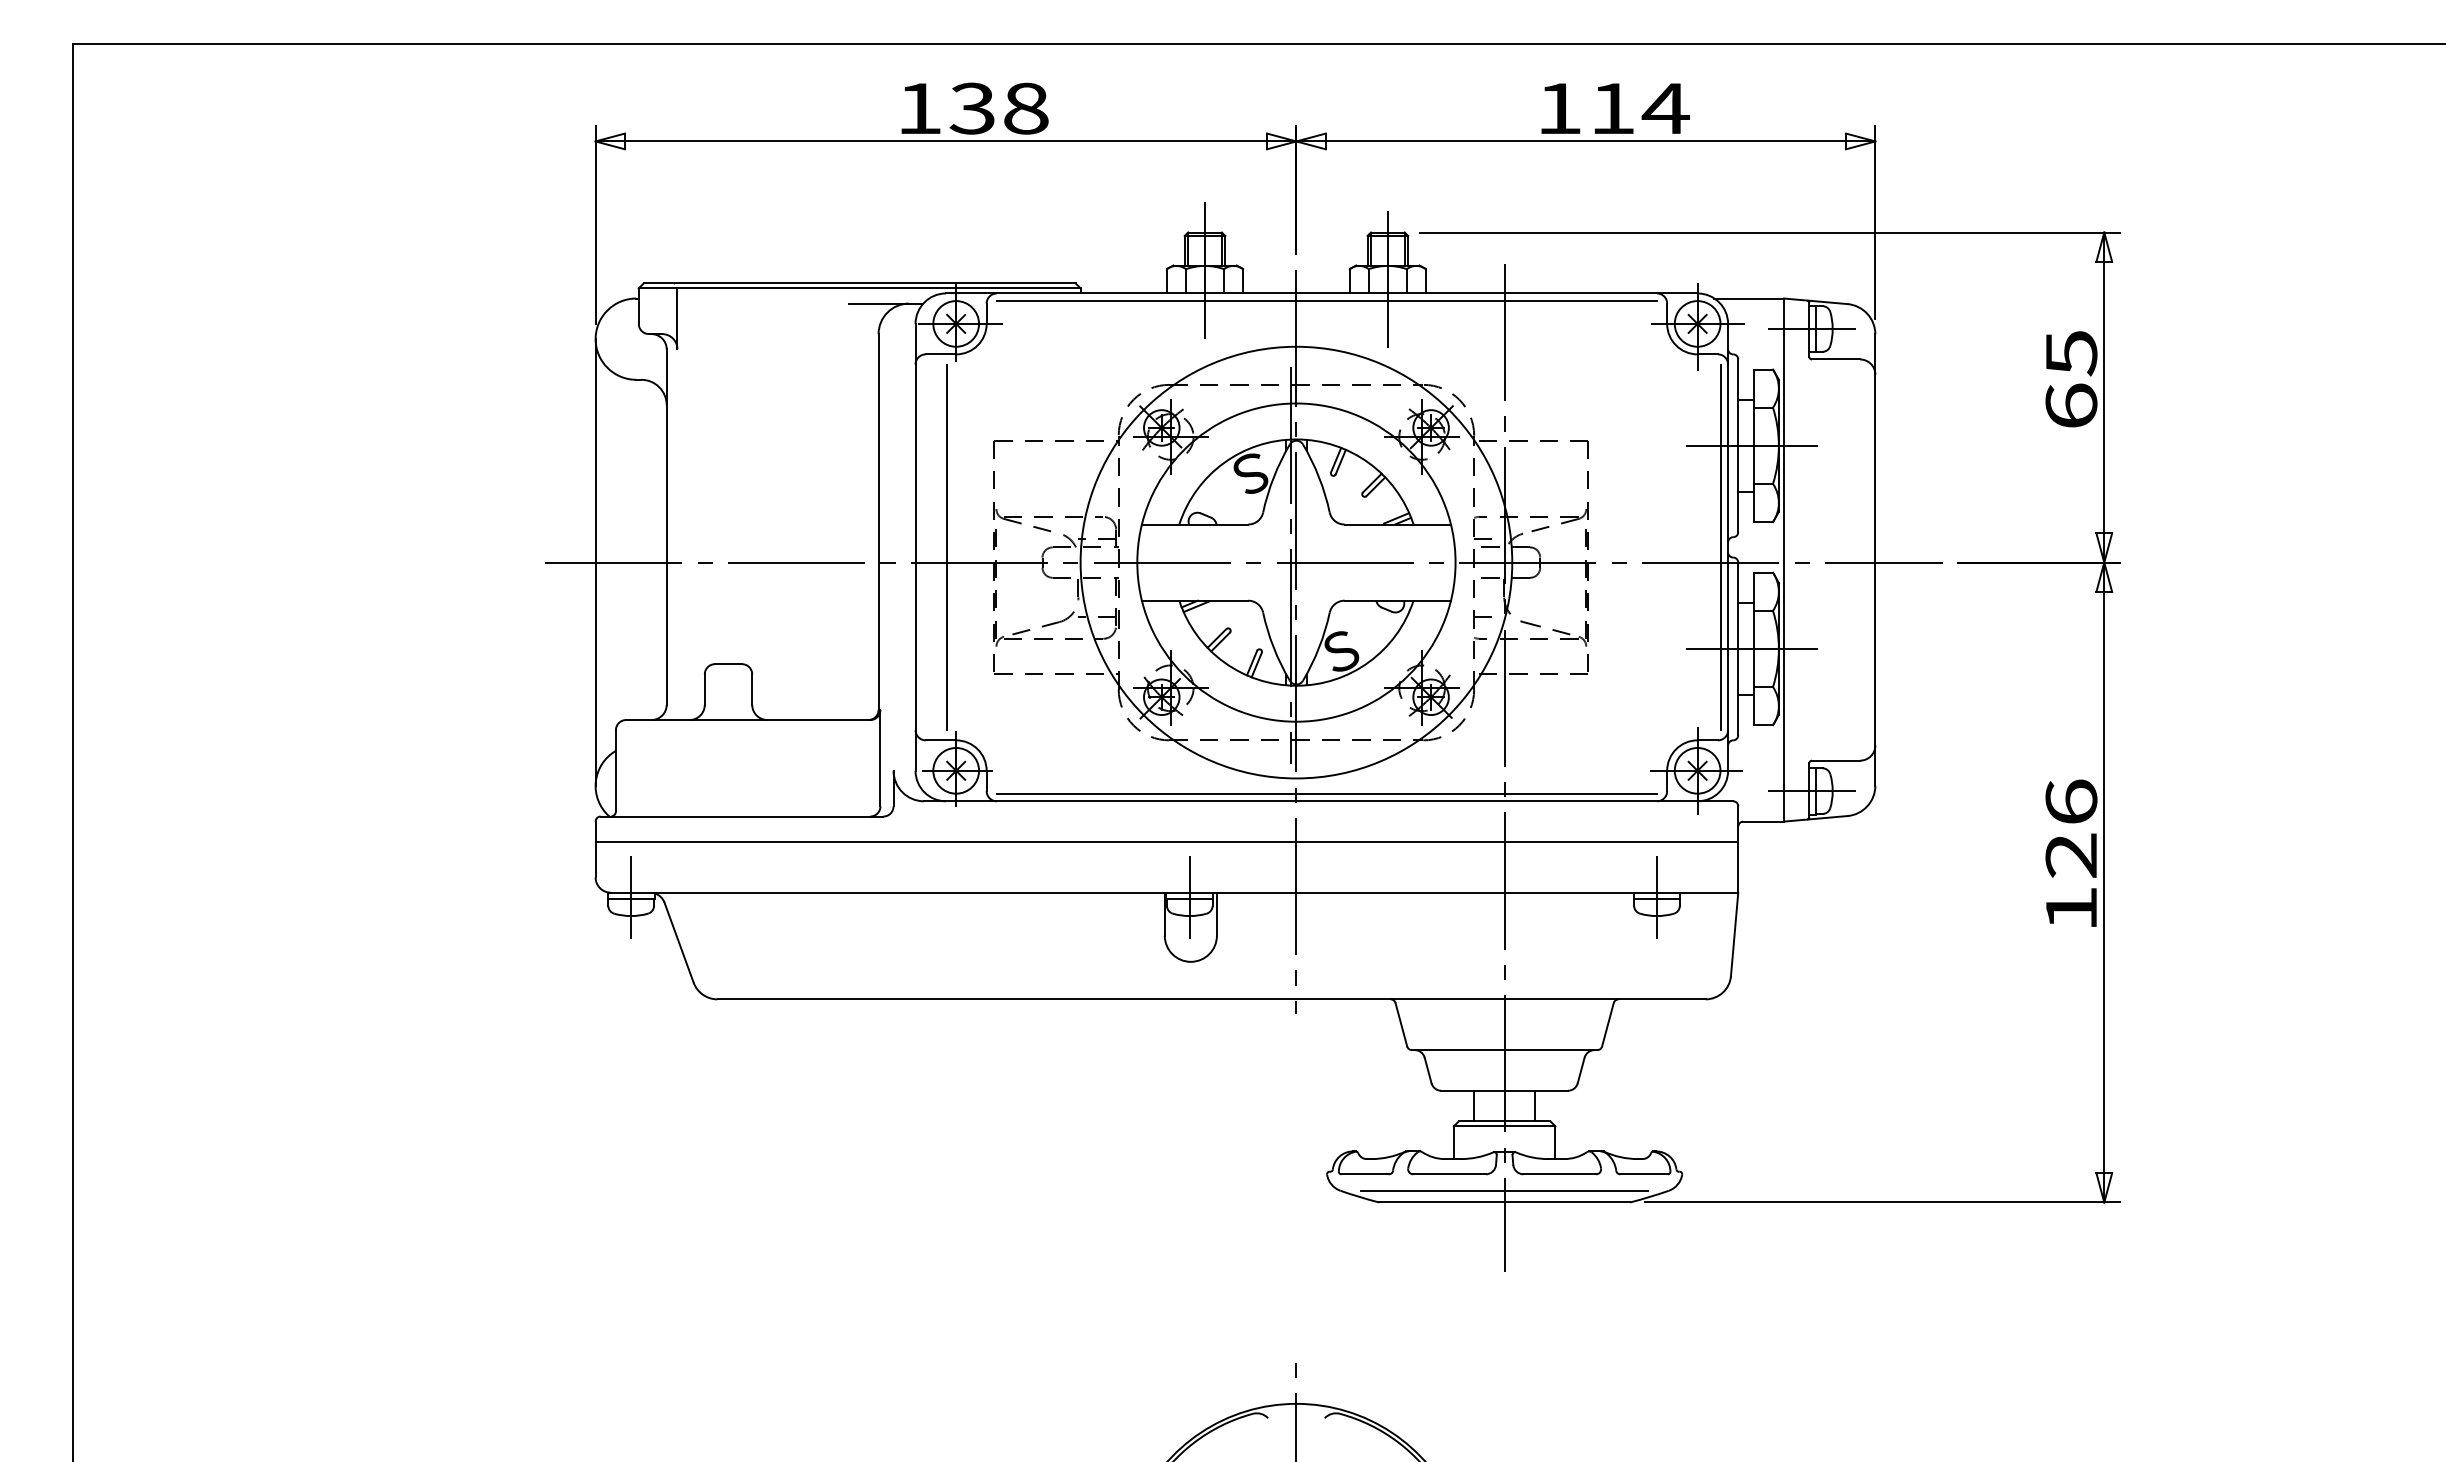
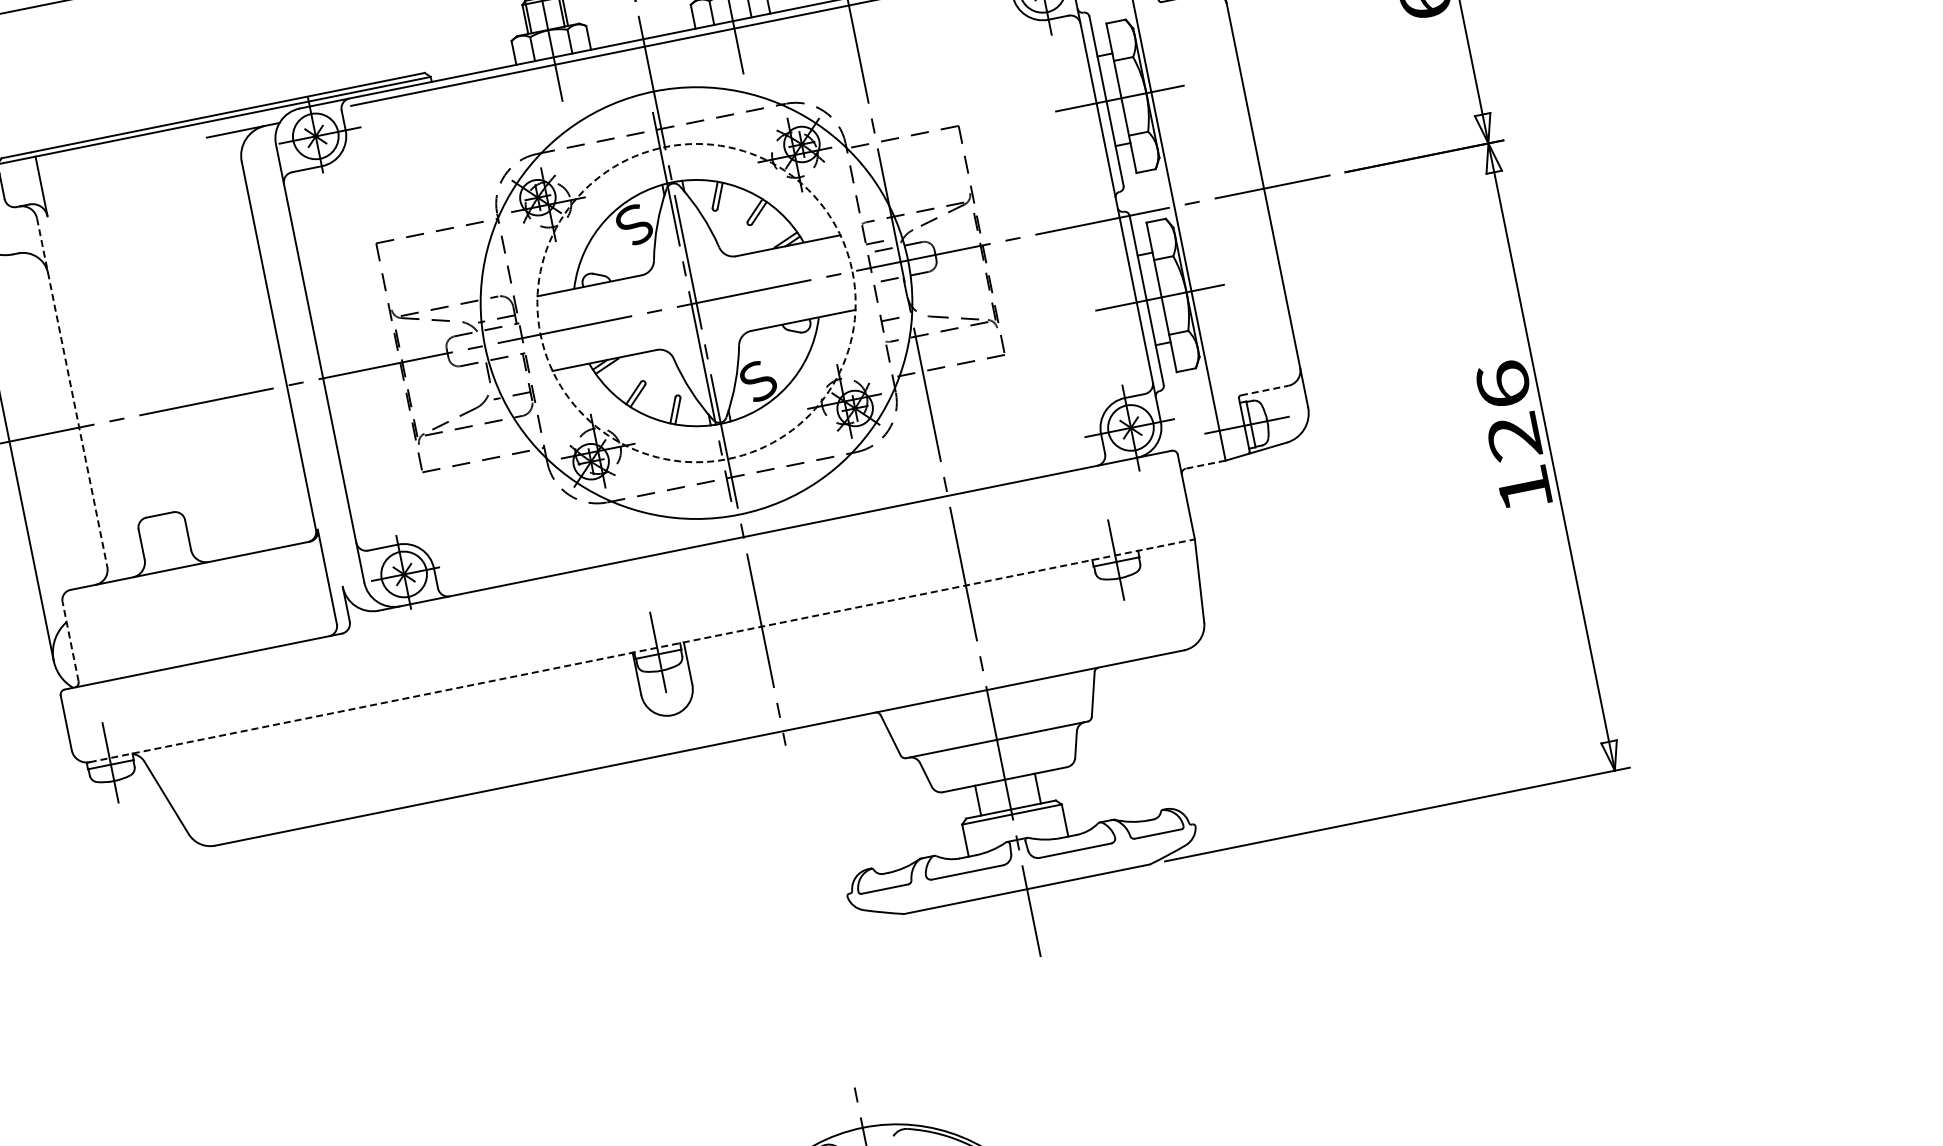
line: (666, 527) -> (72, 393), solid -> dashed
line: (946, 547) -> (350, 357), removed
line: (1720, 547) -> (1109, 204), removed
circle: (1296, 562) -> (696, 302), solid -> dashed
line: (1836, 760) -> (1265, 390), solid -> dashed
line: (615, 770) -> (70, 641), solid -> dashed
line: (1326, 793) -> (771, 523), removed
line: (1763, 821) -> (1205, 464), solid -> dashed
line: (1166, 841) -> (624, 602), removed
line: (1174, 892) -> (642, 650), solid -> dashed
line: (1503, 1191) -> (1023, 878), removed

